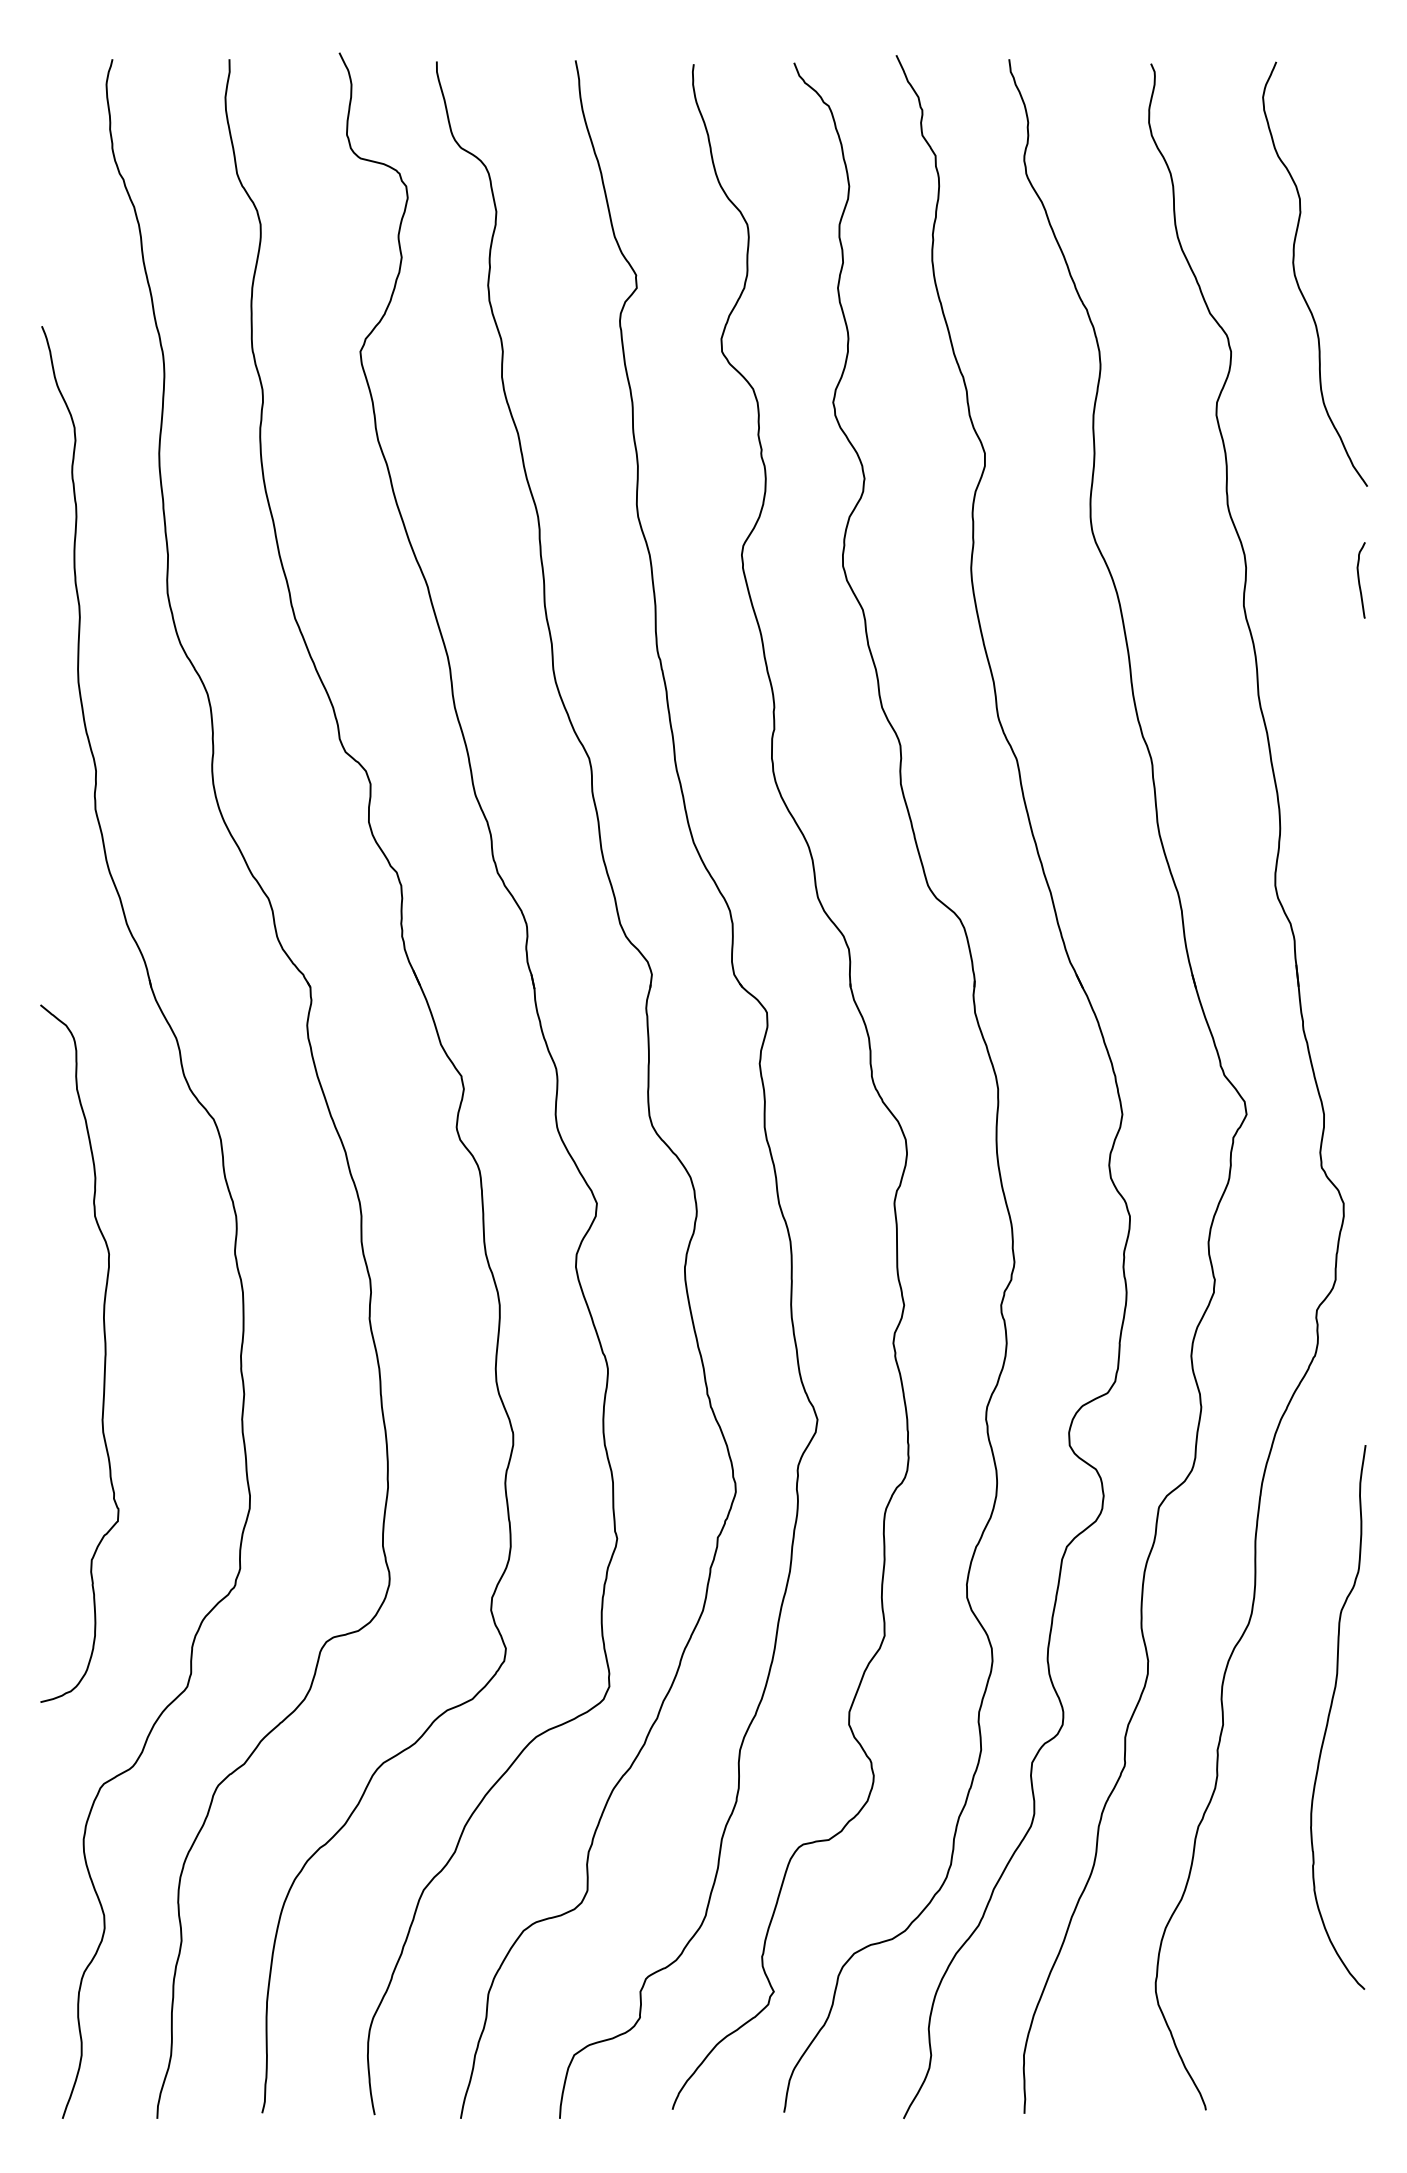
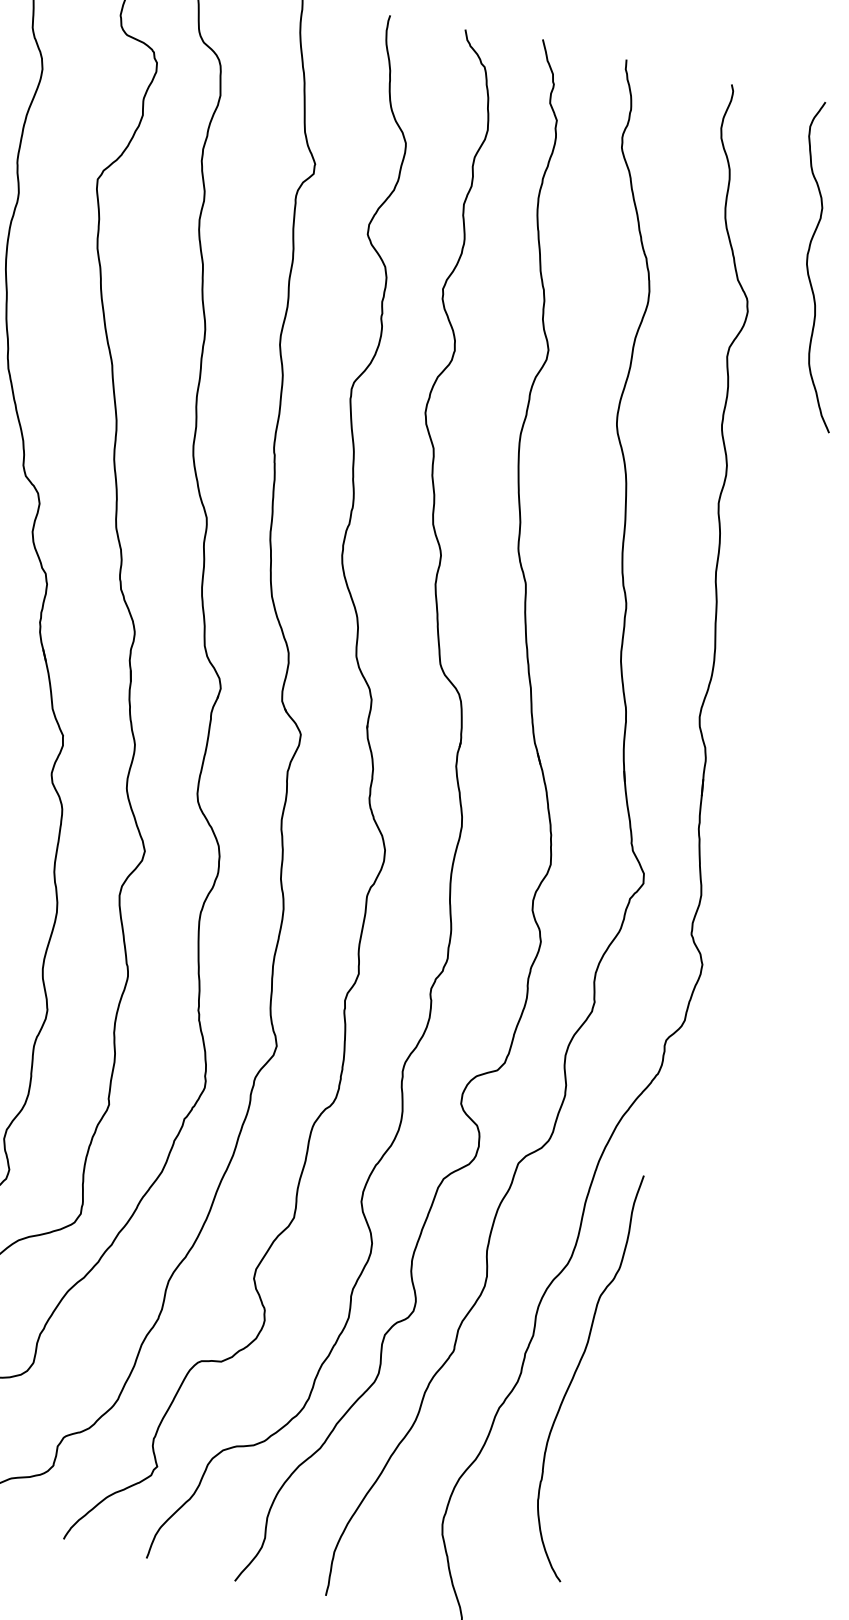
curve: (1359, 580) -> (808, 501), removed
curve: (1330, 1714) -> (576, 1371), moved

